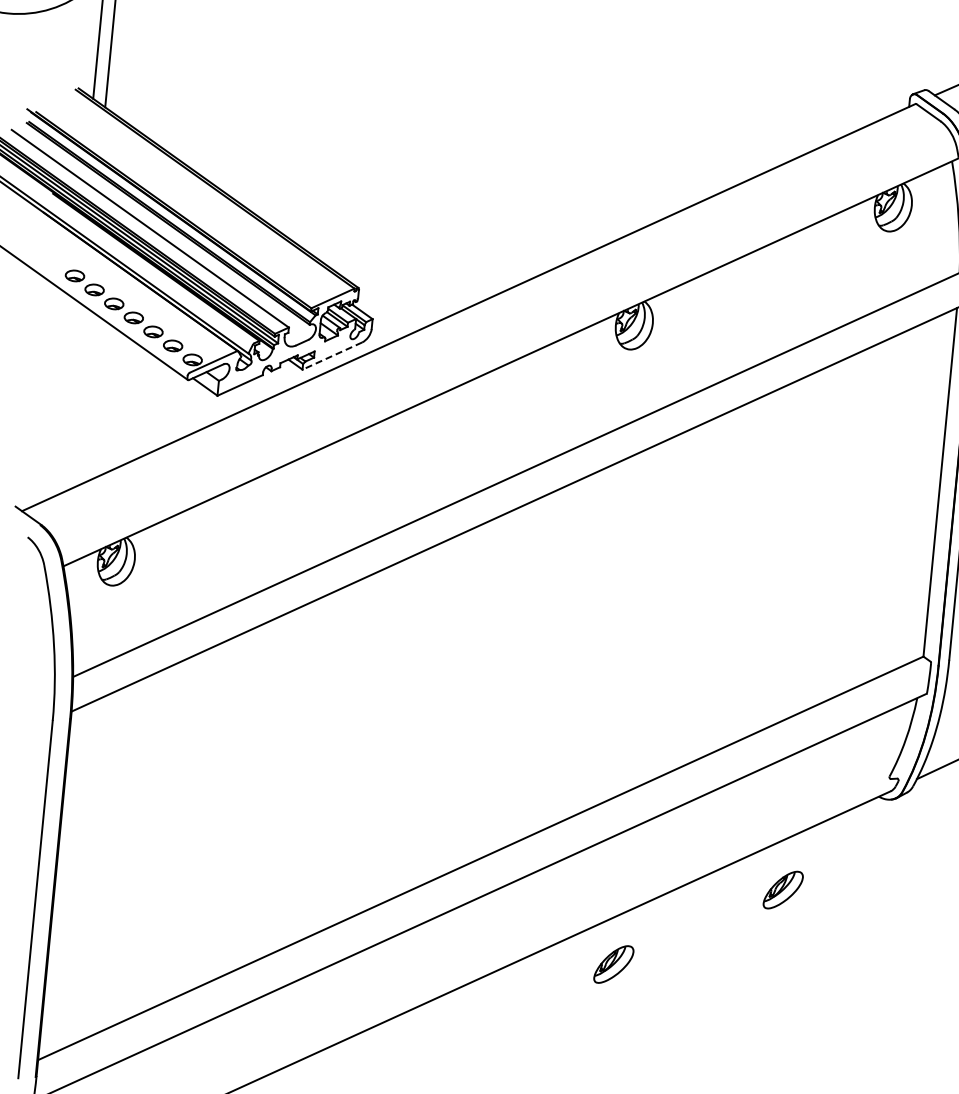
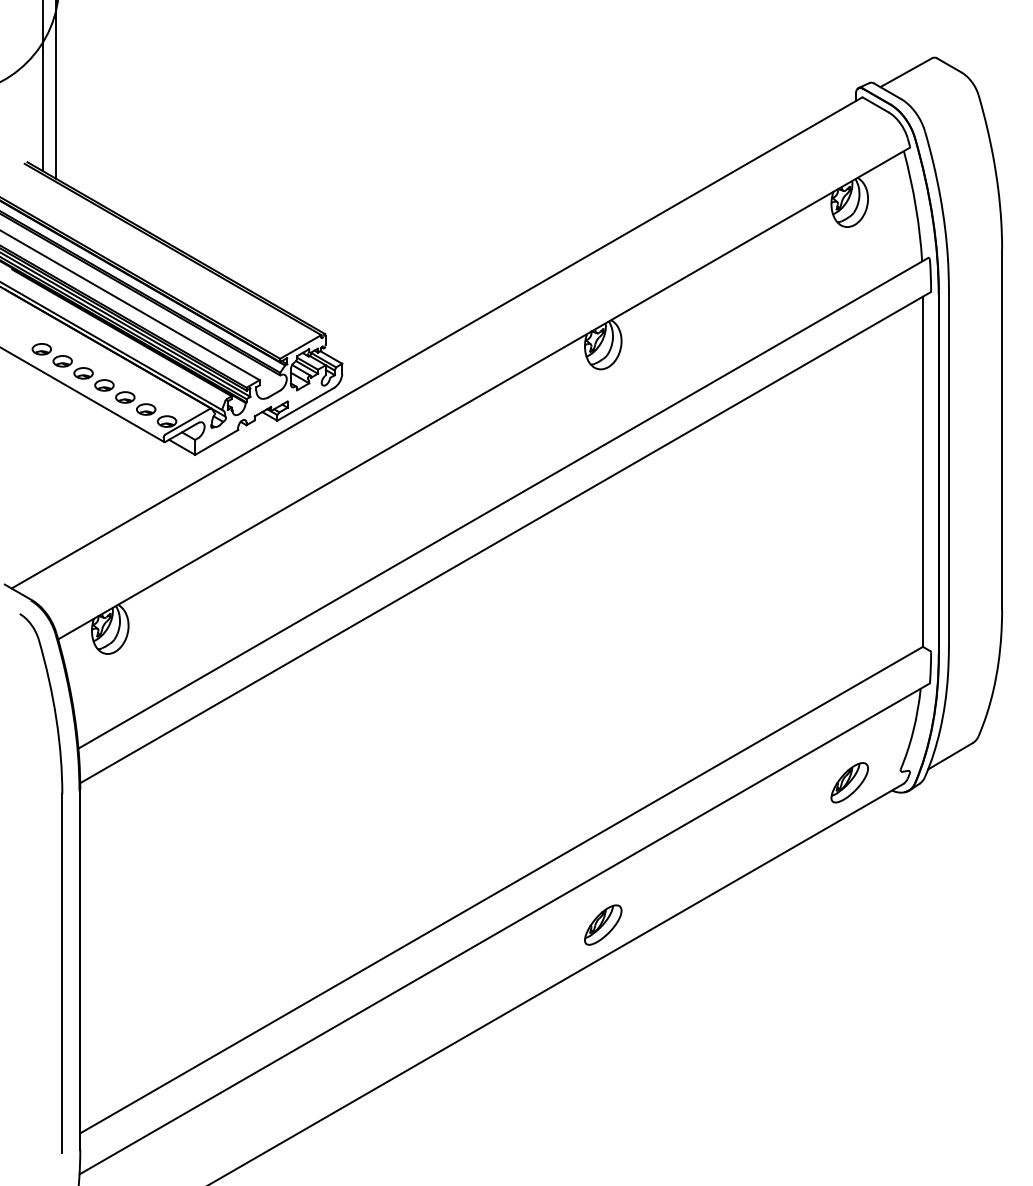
line: (332, 356) -> (305, 404), dashed -> solid
part: (783, 889) -> (849, 782), moved
part: (614, 964) -> (603, 924), moved

